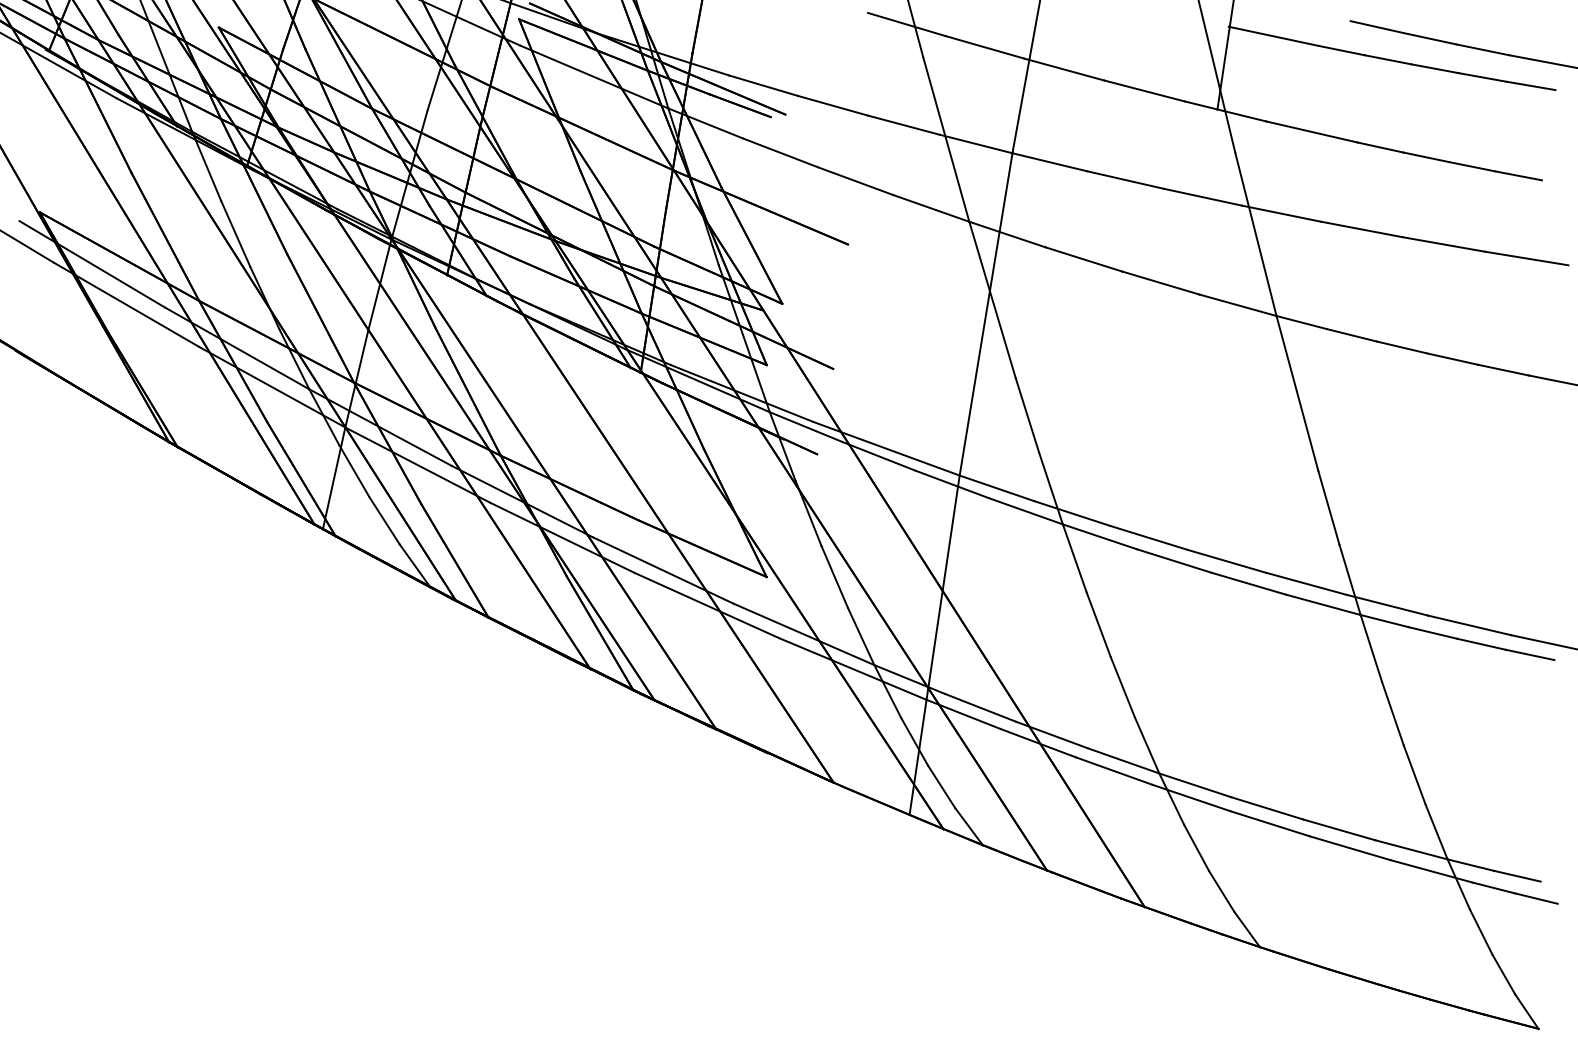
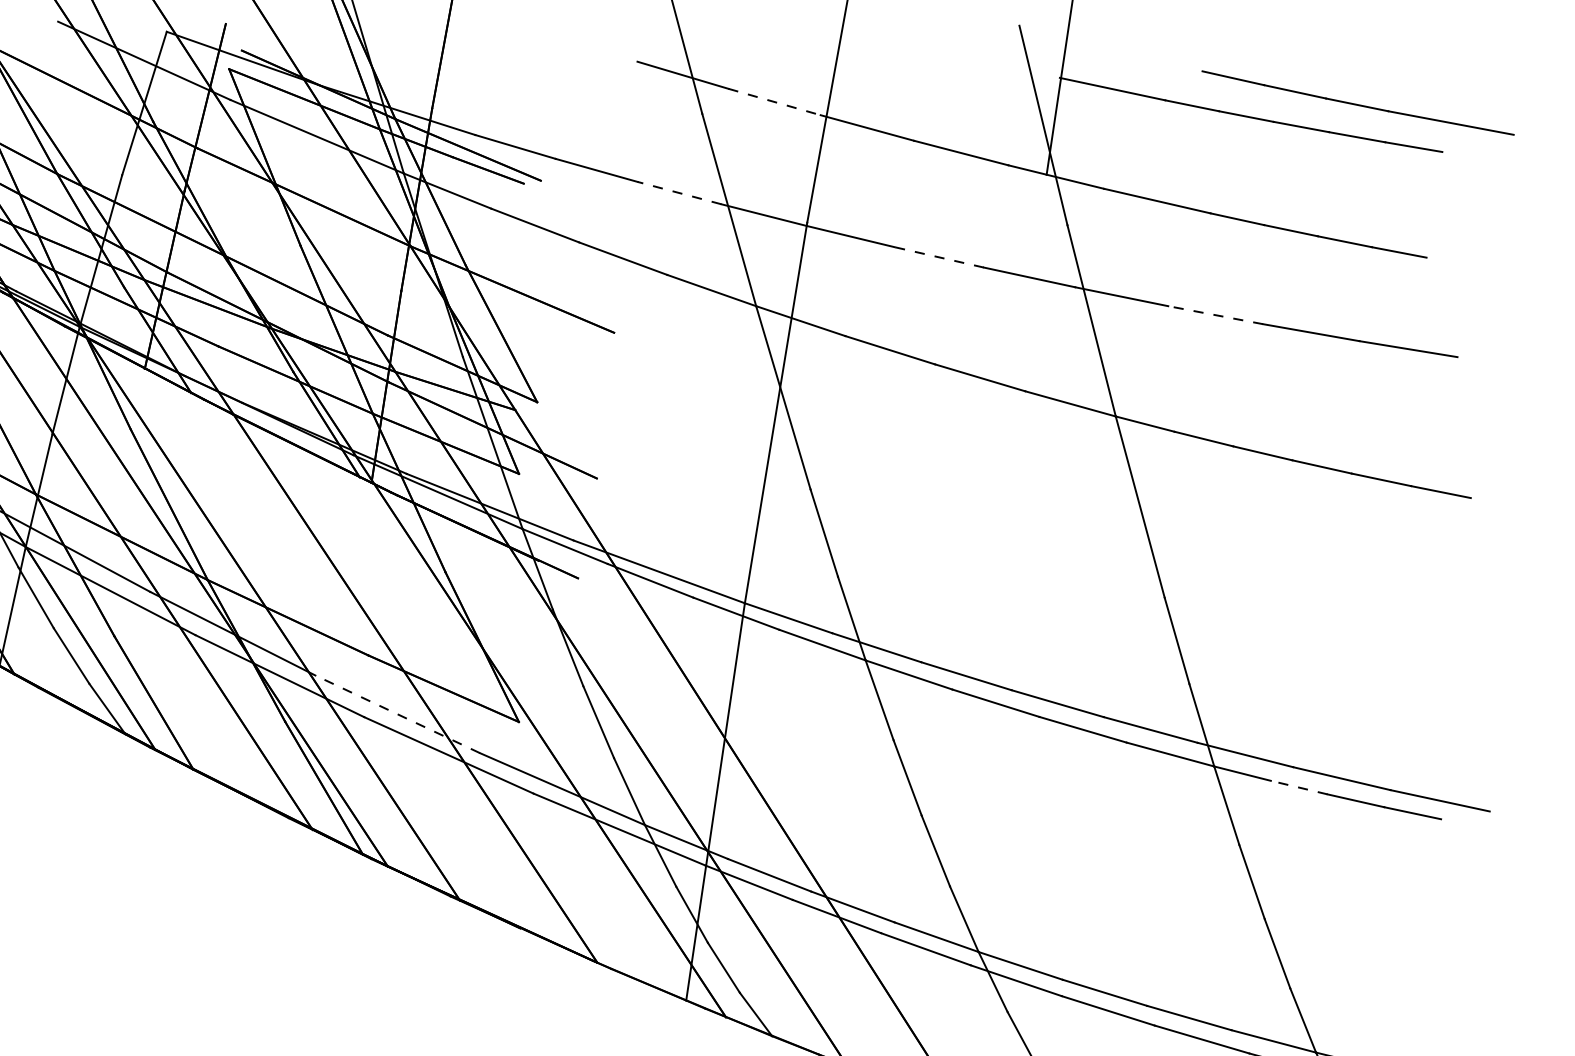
line: (985, 47) -> (775, 102), solid -> dashed
line: (903, 125) -> (679, 193), solid -> dashed
line: (1125, 179) -> (938, 256), solid -> dashed
line: (1361, 229) -> (1215, 315), solid -> dashed
line: (663, 570) -> (398, 714), solid -> dashed
line: (1433, 633) -> (1299, 788), solid -> dashed

